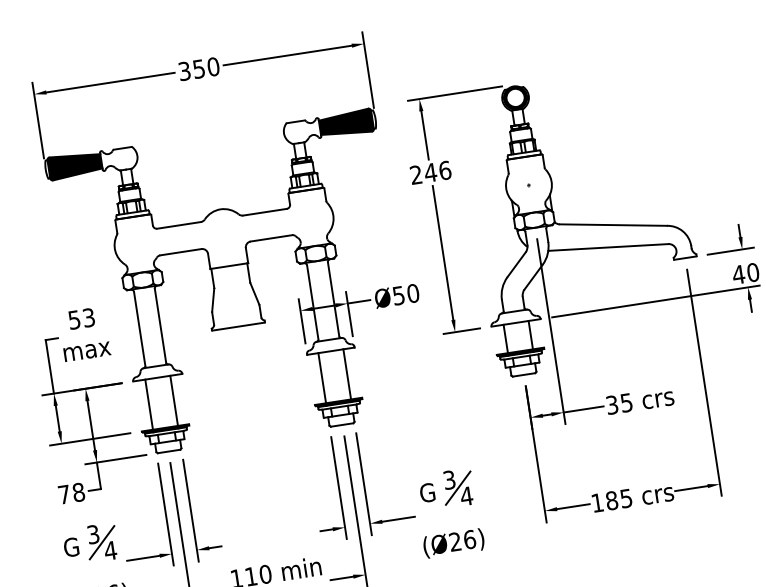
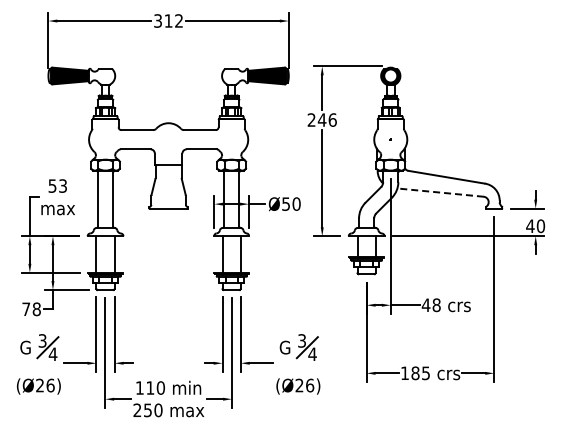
text: (205, 67) -> (173, 20), 350 -> 312
line: (608, 247) -> (440, 192), solid -> dashed
text: (618, 404) -> (430, 305), 35 -> 48

